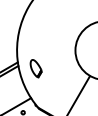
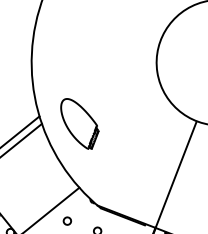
part: (35, 68) -> (78, 123), size x1.43

